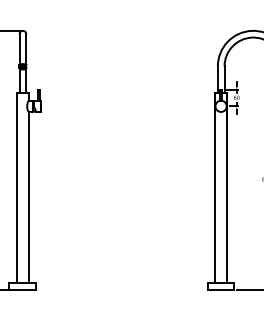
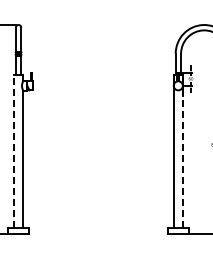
line: (16, 187) -> (13, 151), solid -> dashed
line: (227, 187) -> (183, 151), solid -> dashed

